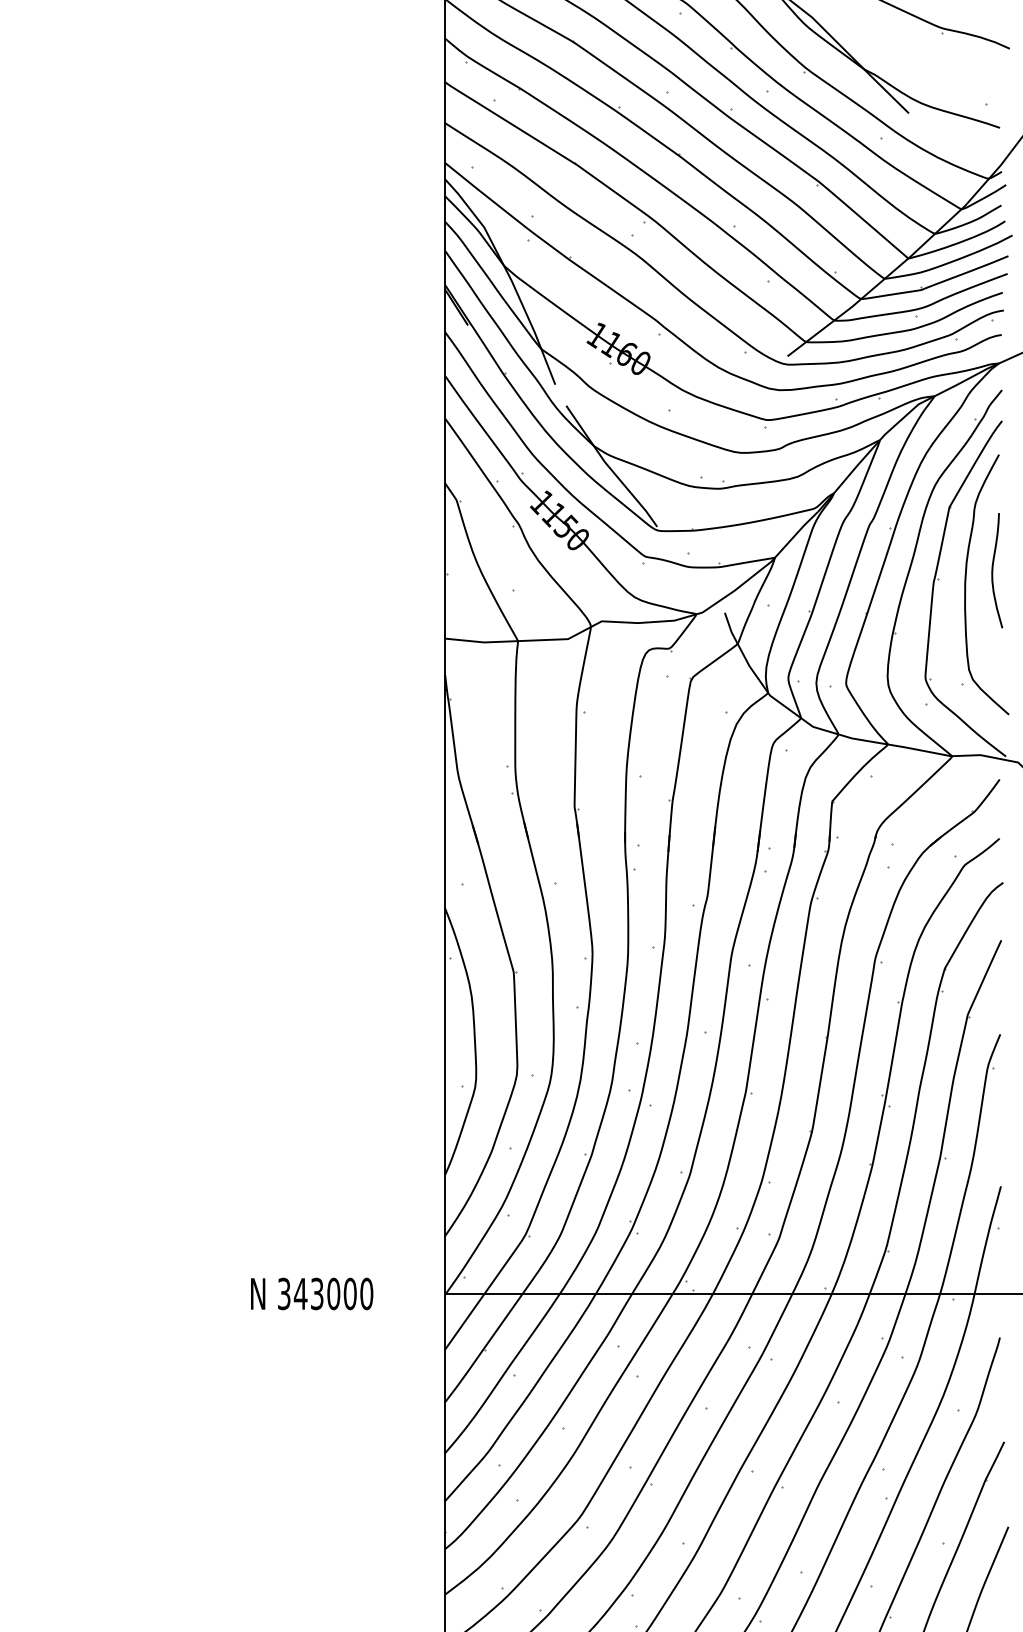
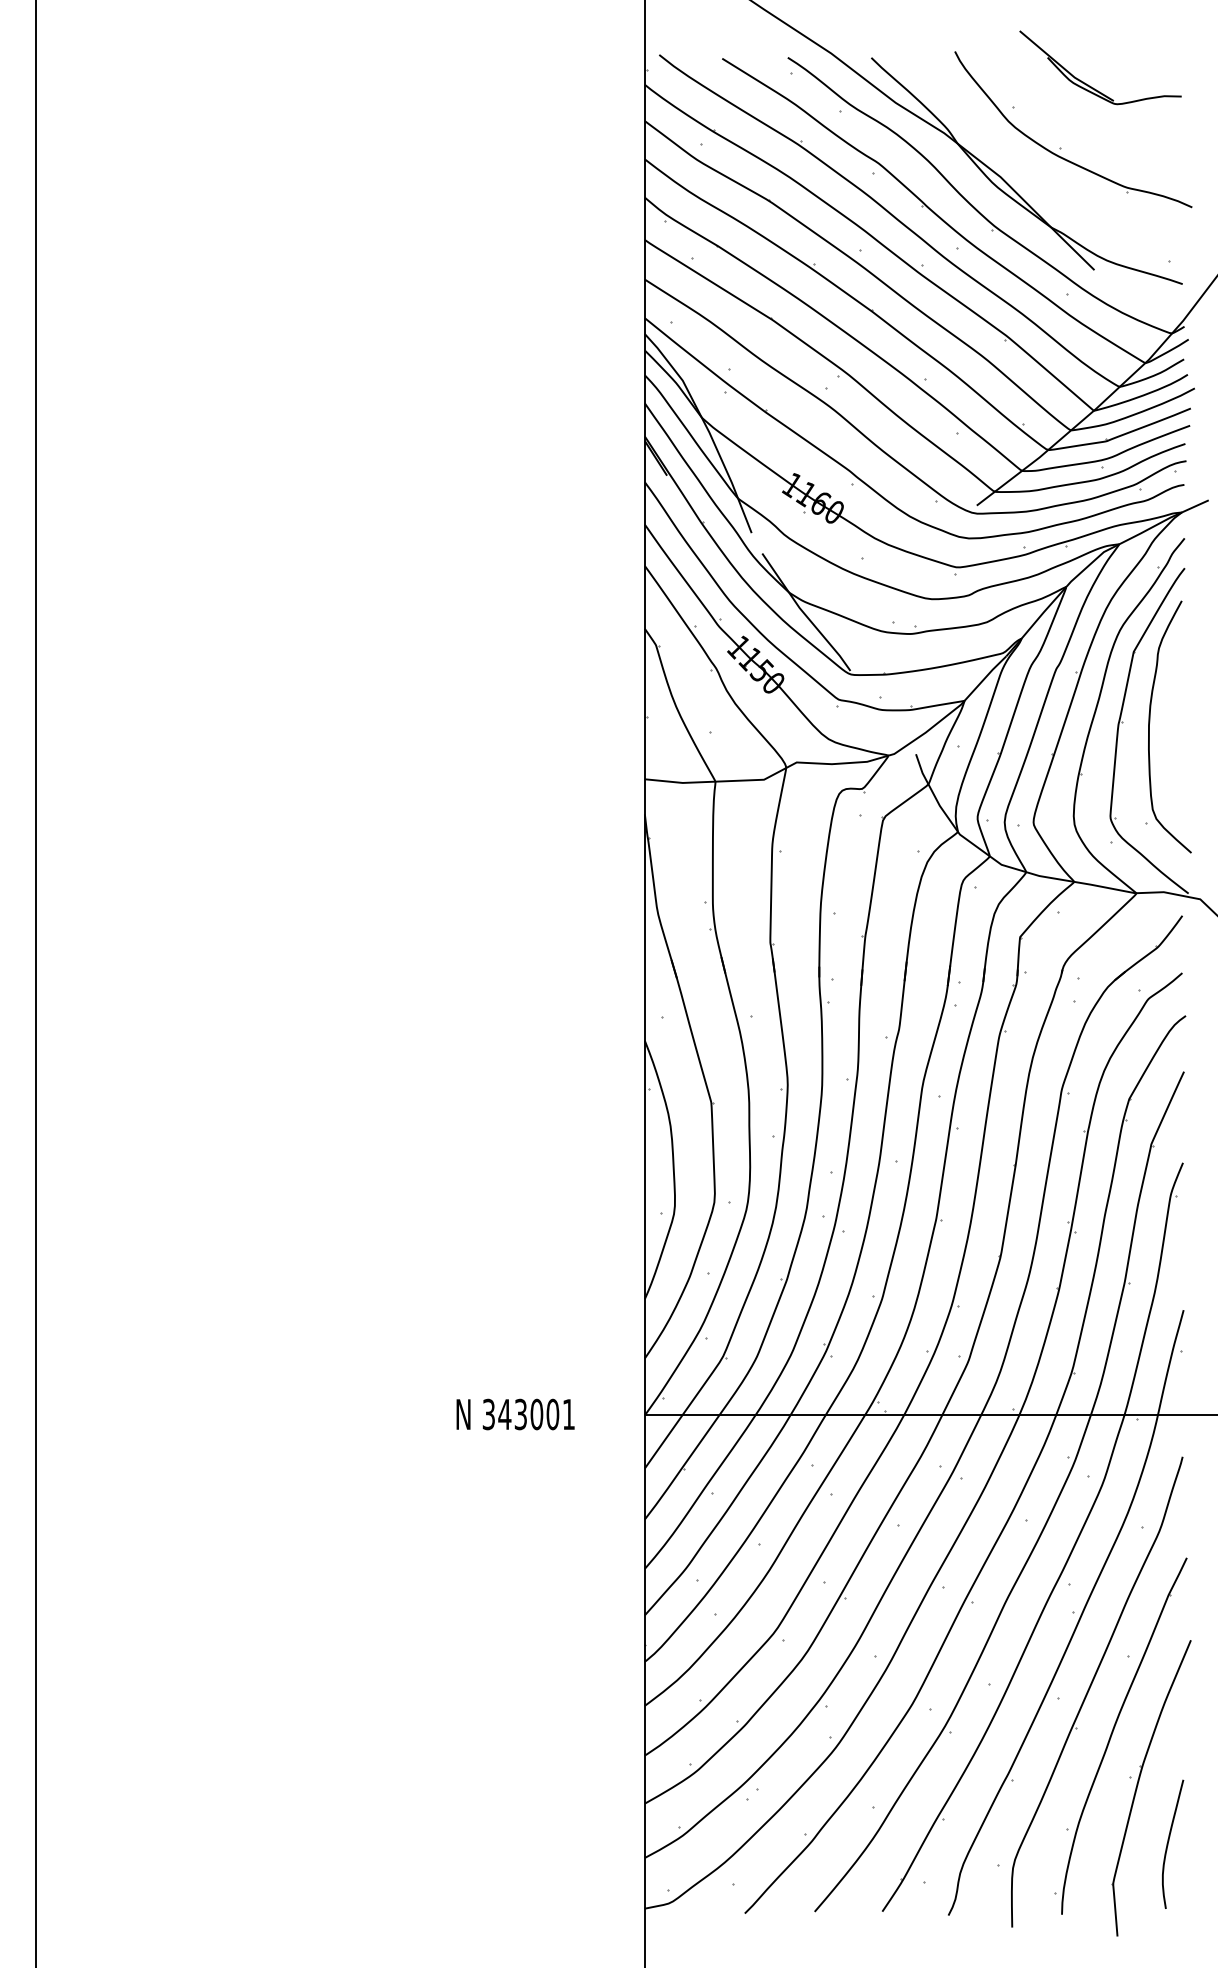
curve: (993, 570) -> (1176, 713), removed
text: (366, 1293) -> (568, 1414), 343000 -> 343001

